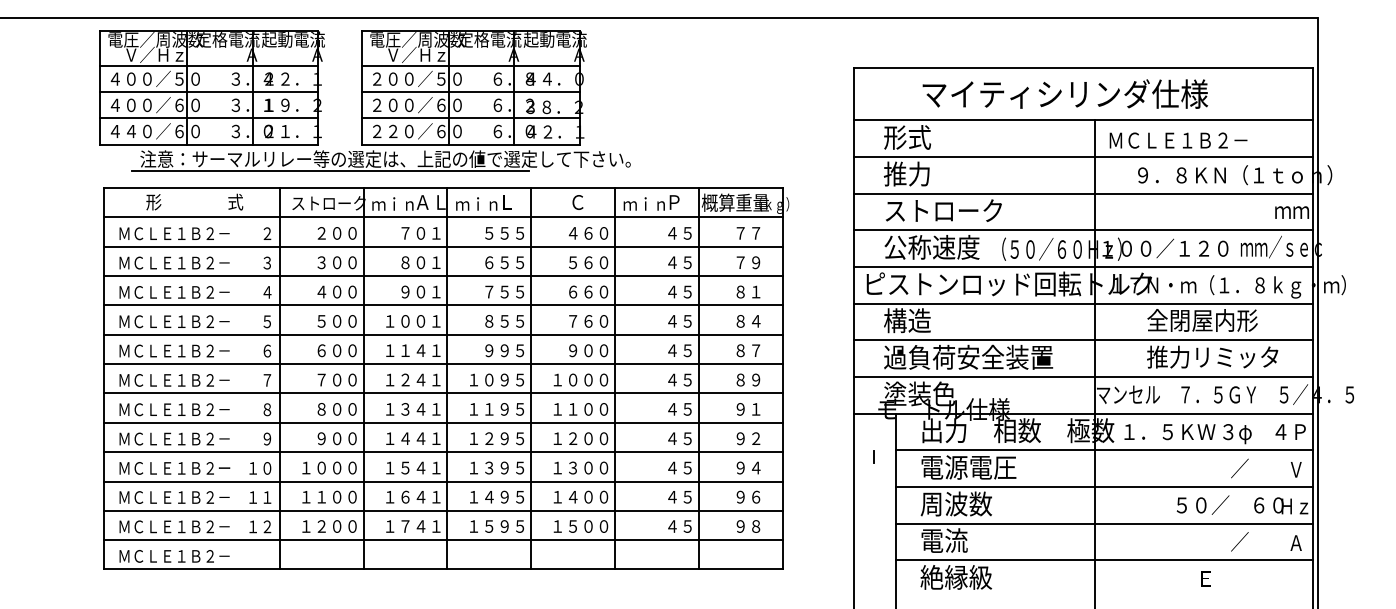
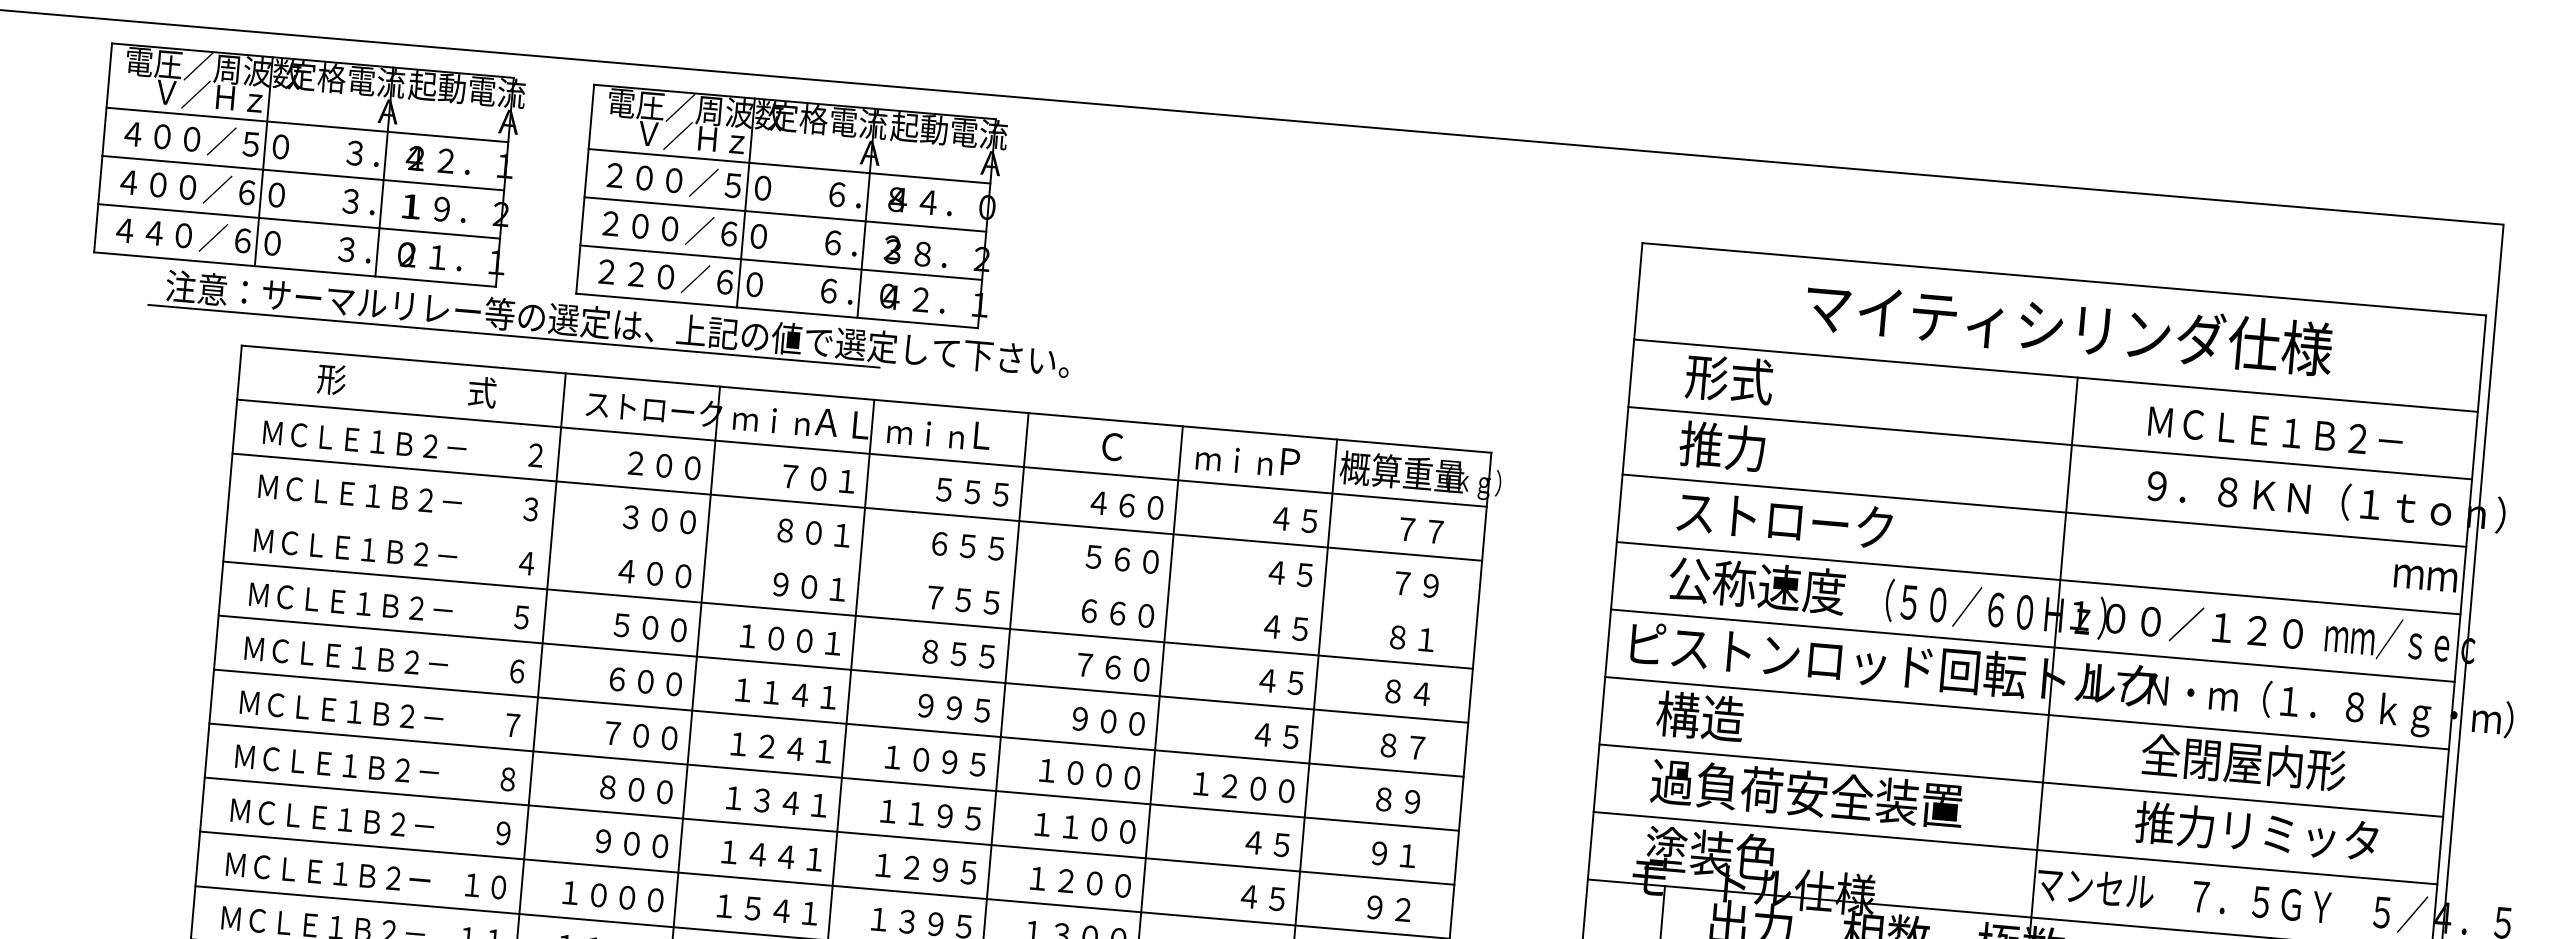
text: (1065, 93) -> (2069, 326), moved
part: (364, 100) -> (588, 212), moved
text: (1178, 140) -> (2275, 431), moved
line: (442, 276) -> (851, 561), removed
text: (664, 379) -> (1243, 786), ４５ -> １２００

